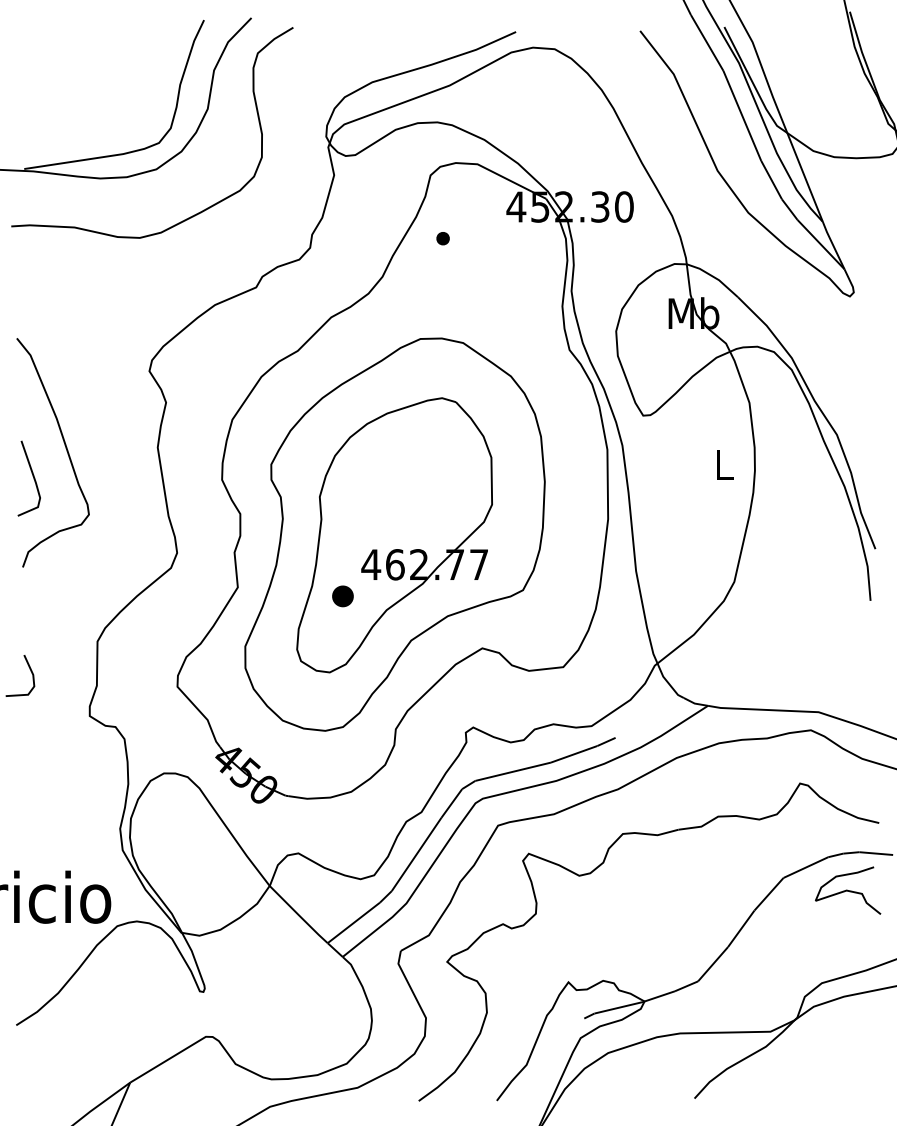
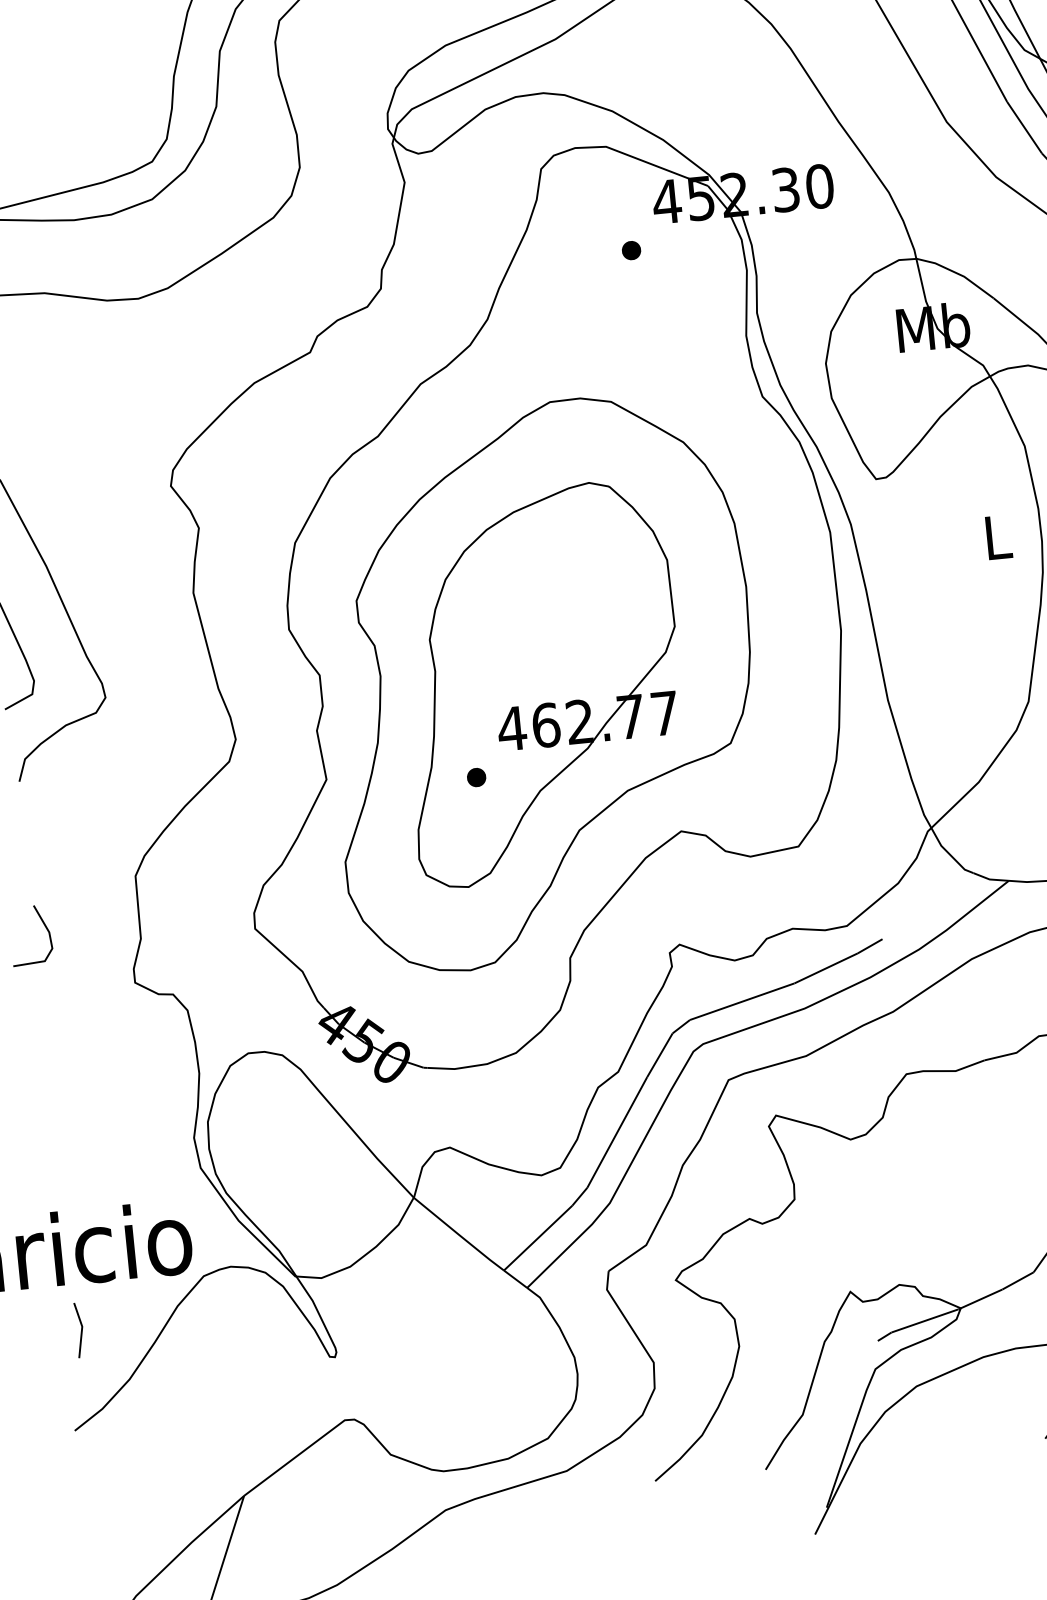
part: (442, 238) -> (630, 250), moved
part: (342, 596) -> (475, 777), size x0.62
line: (27, 954) -> (80, 1328), added

